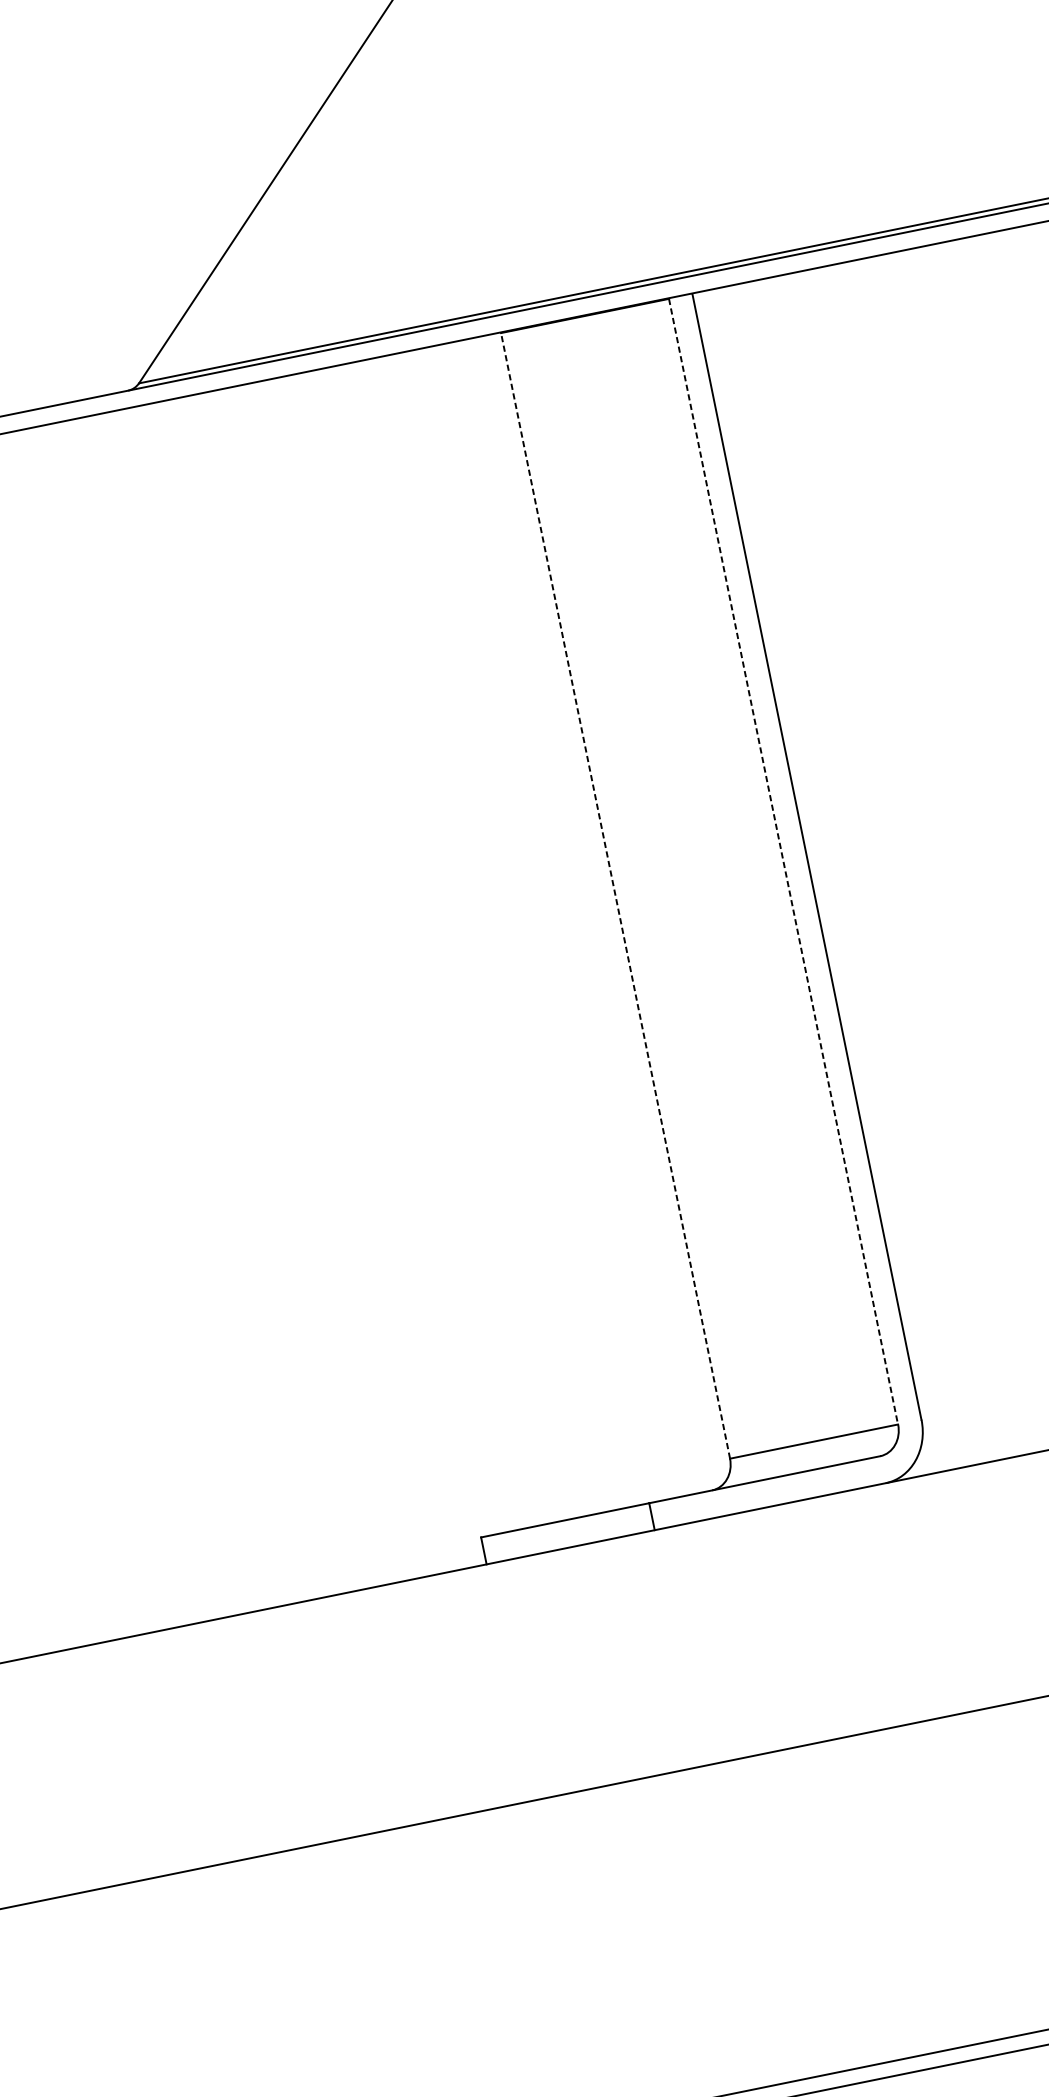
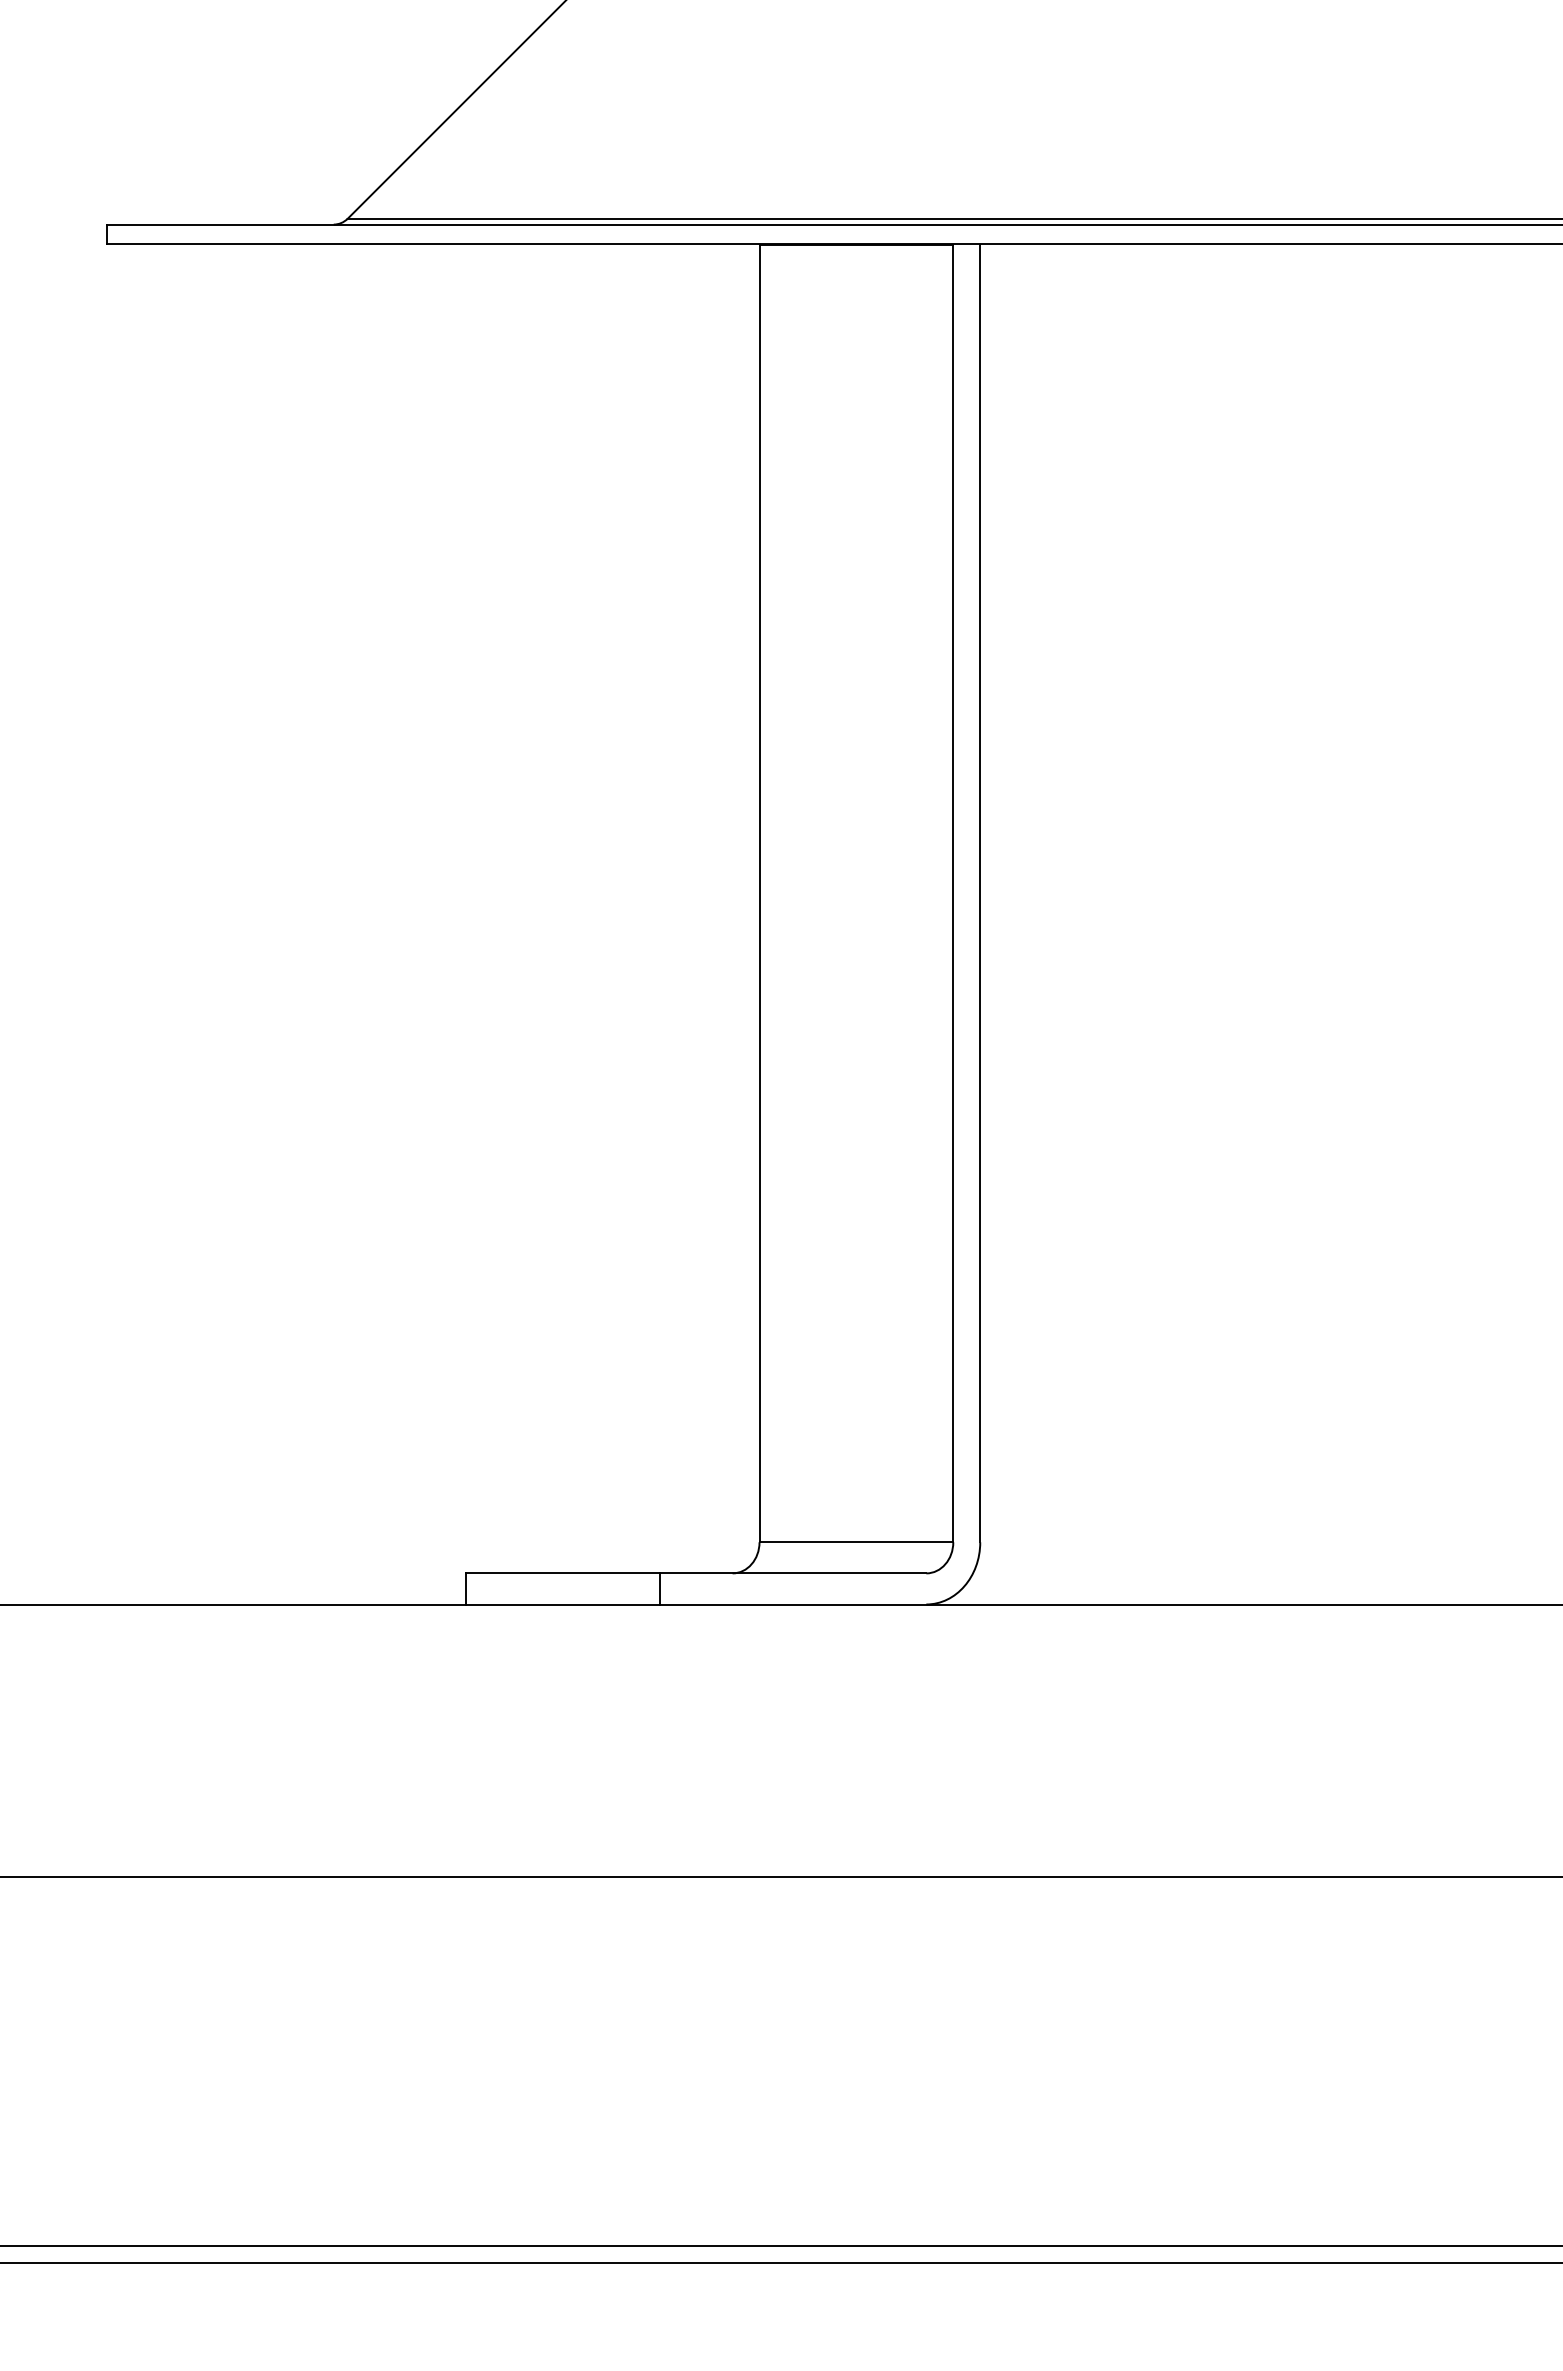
line: (783, 861) -> (953, 893), dashed -> solid
line: (615, 895) -> (759, 893), dashed -> solid

